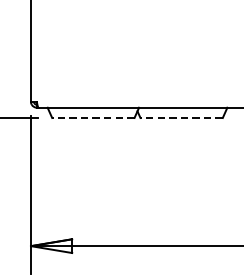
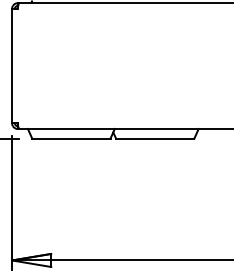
line: (92, 117) -> (70, 138), dashed -> solid
line: (180, 117) -> (154, 138), dashed -> solid

